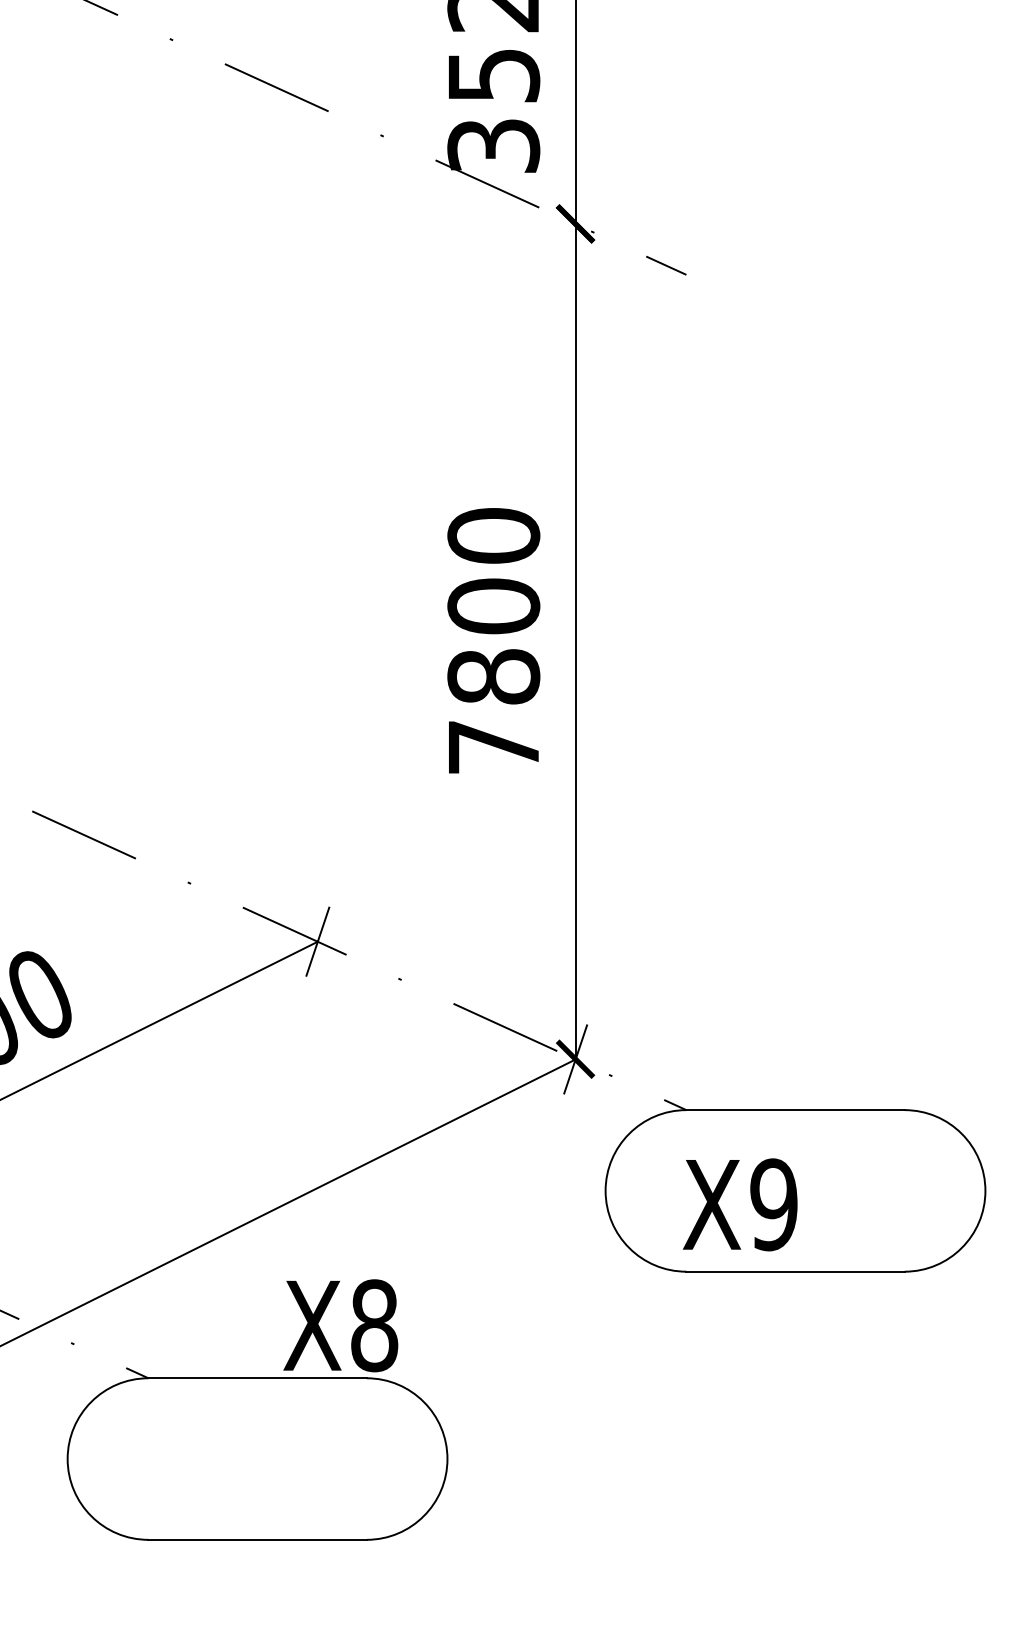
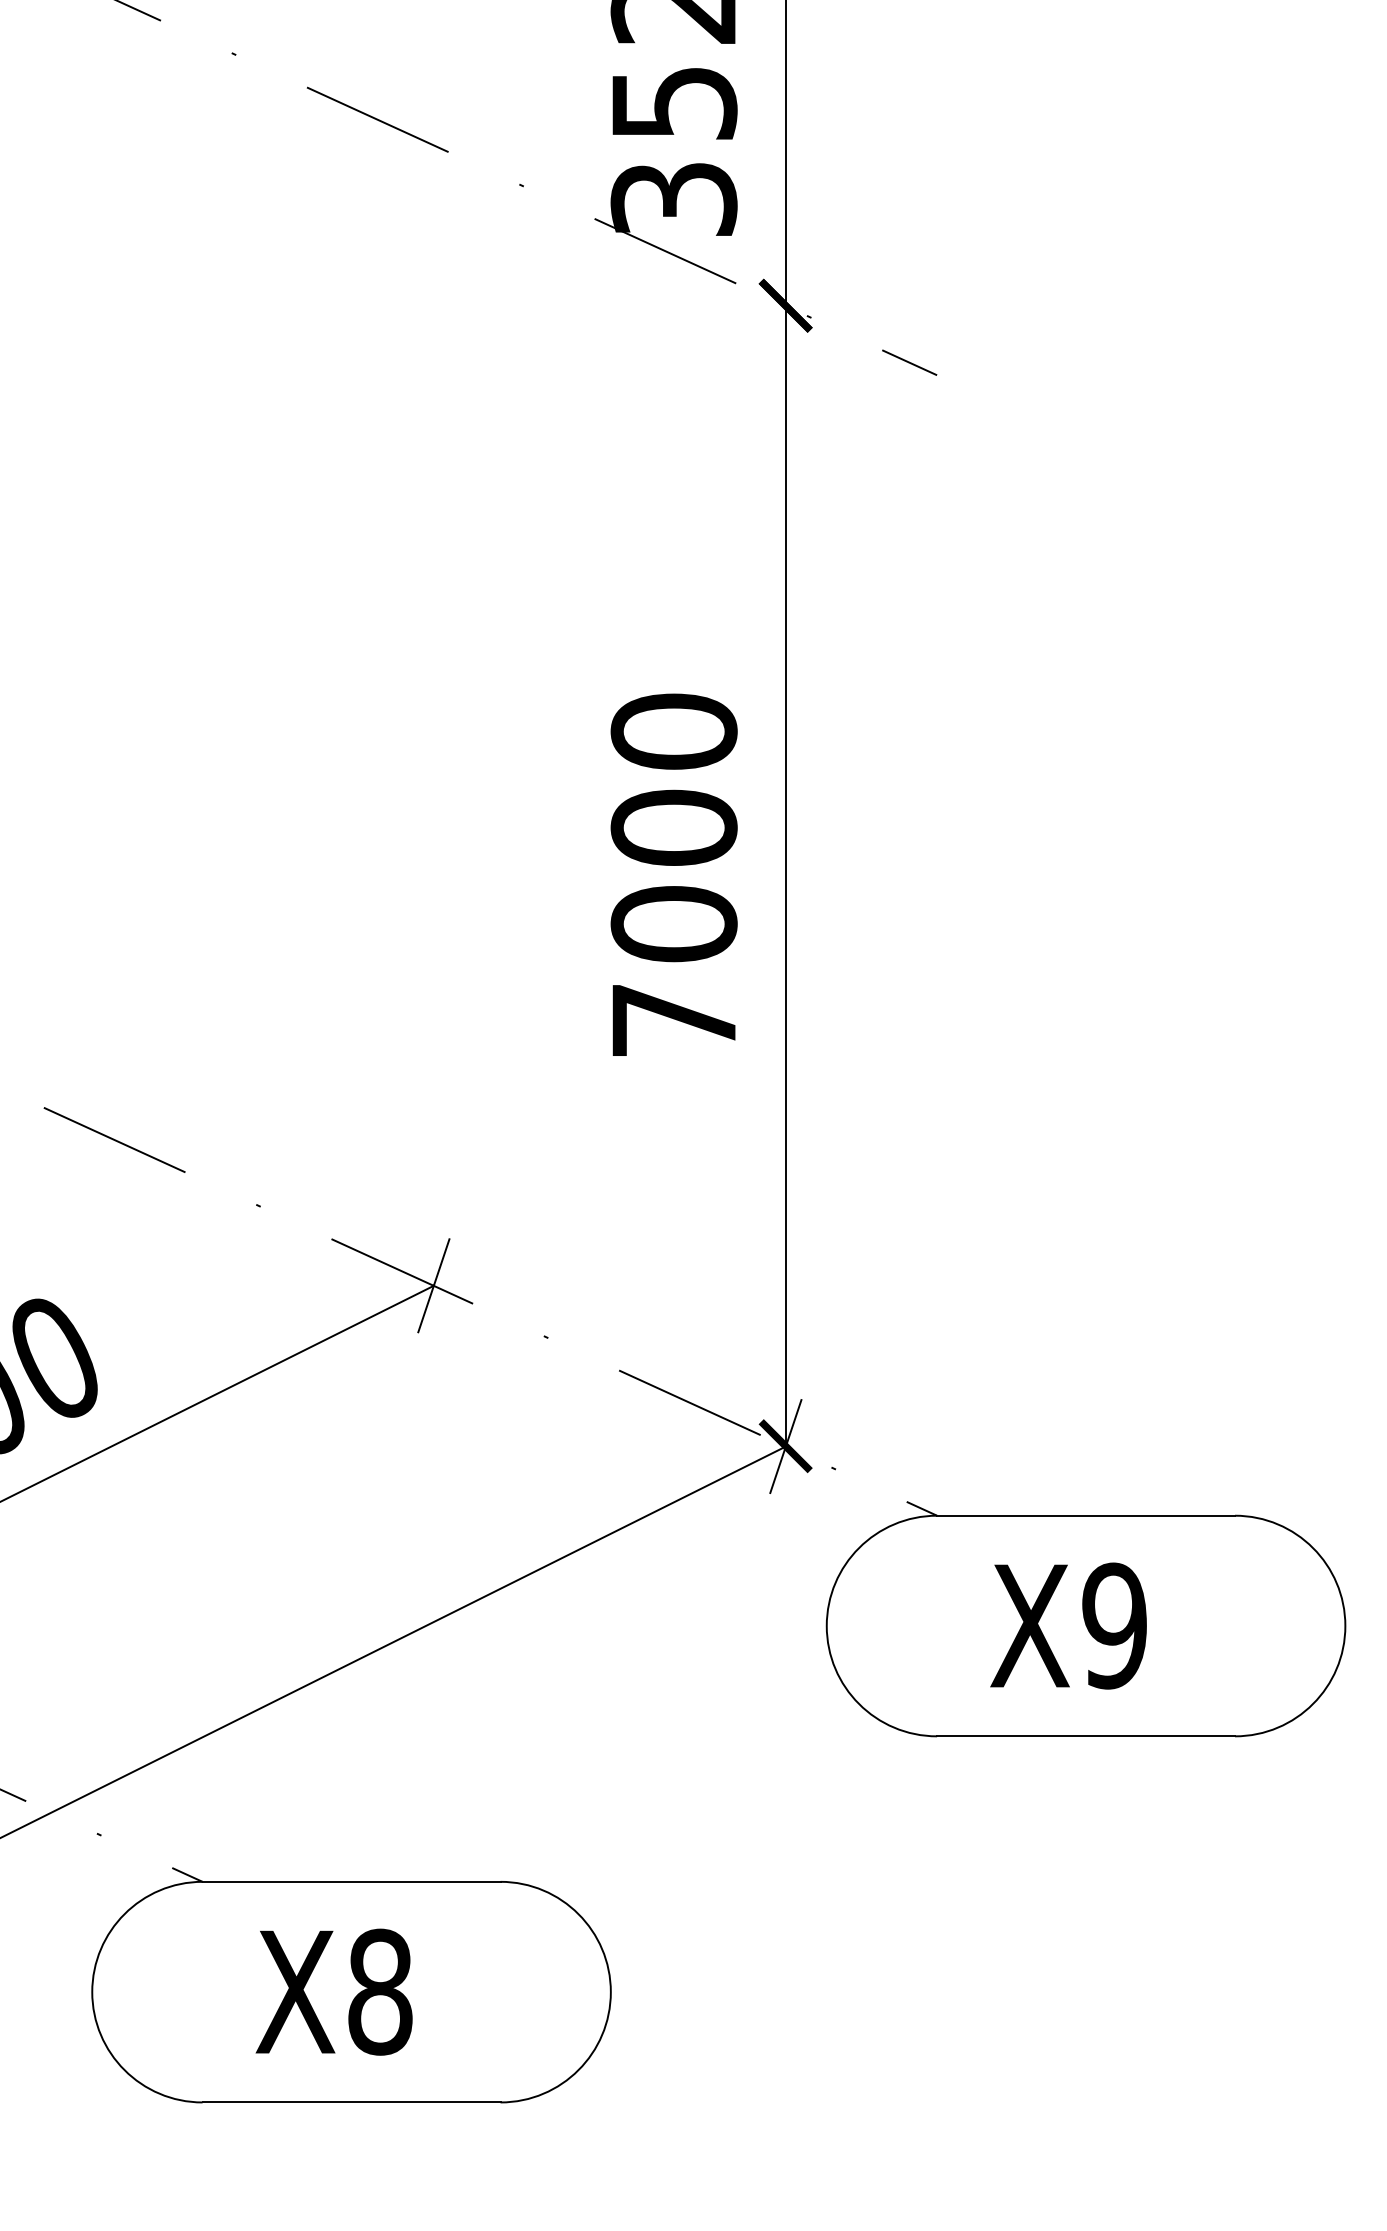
text: (493, 677) -> (673, 924), 7800 -> 7000
text: (740, 1204) -> (1068, 1625), moved
text: (340, 1325) -> (333, 1991), moved

